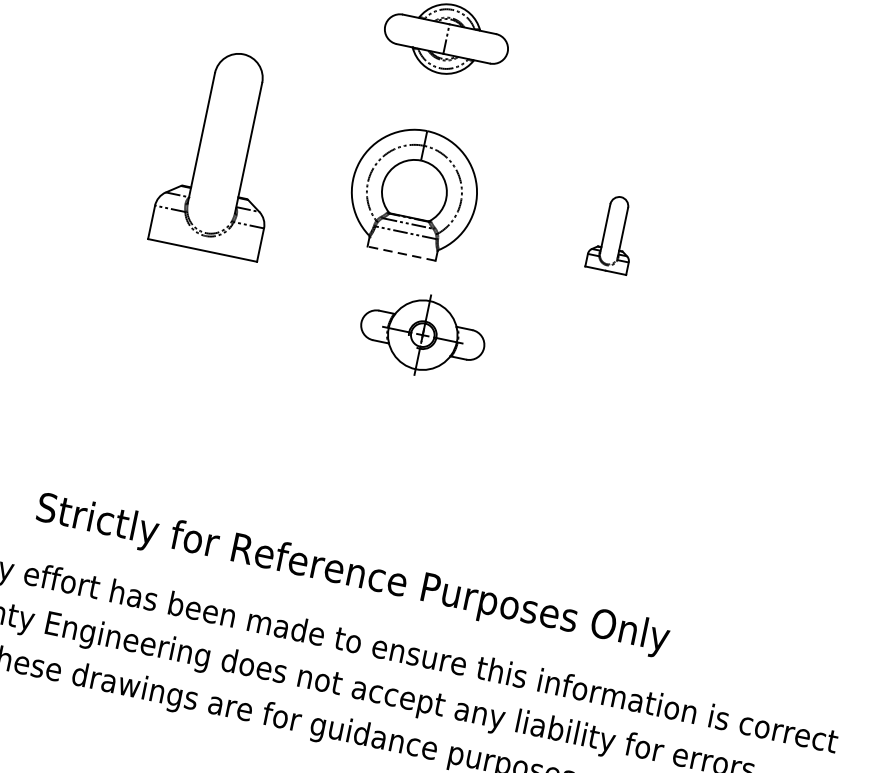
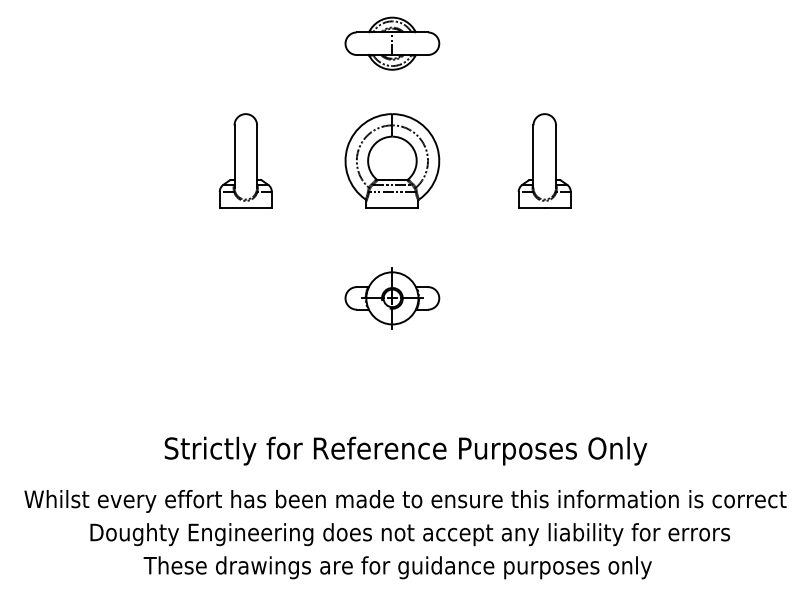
part: (222, 151) -> (245, 160), size x0.62
part: (613, 233) -> (544, 160), size x1.67
line: (400, 252) -> (391, 207), dashed -> solid
part: (422, 335) -> (392, 298), moved

